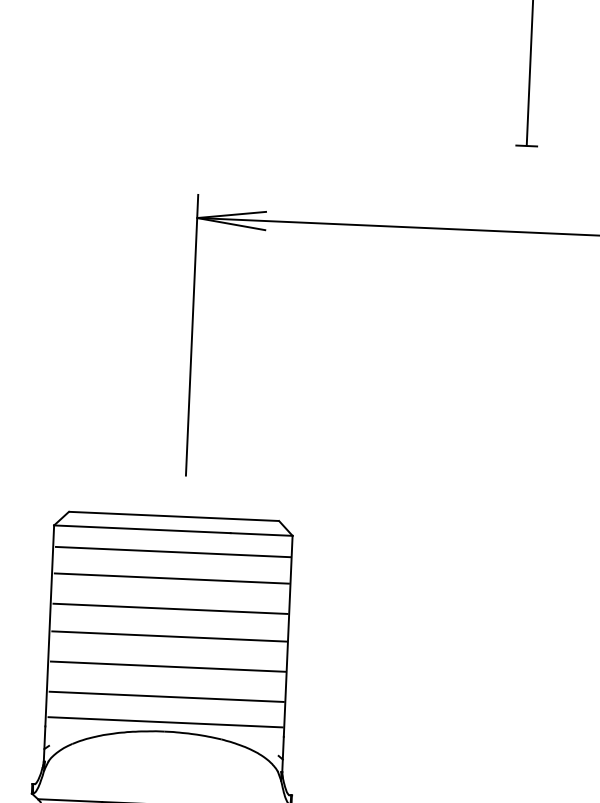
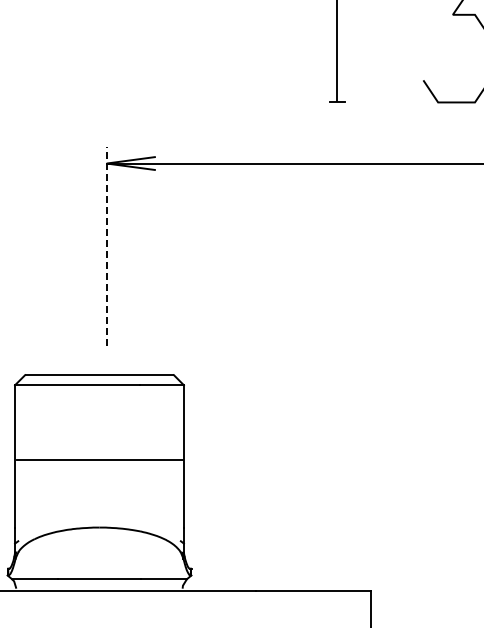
line: (191, 335) -> (106, 246), solid -> dashed
line: (172, 552) -> (99, 400), removed
line: (171, 579) -> (99, 419), removed
line: (169, 608) -> (99, 440), removed
line: (167, 666) -> (99, 481), removed
line: (166, 696) -> (99, 502), removed
line: (165, 721) -> (99, 520), removed

